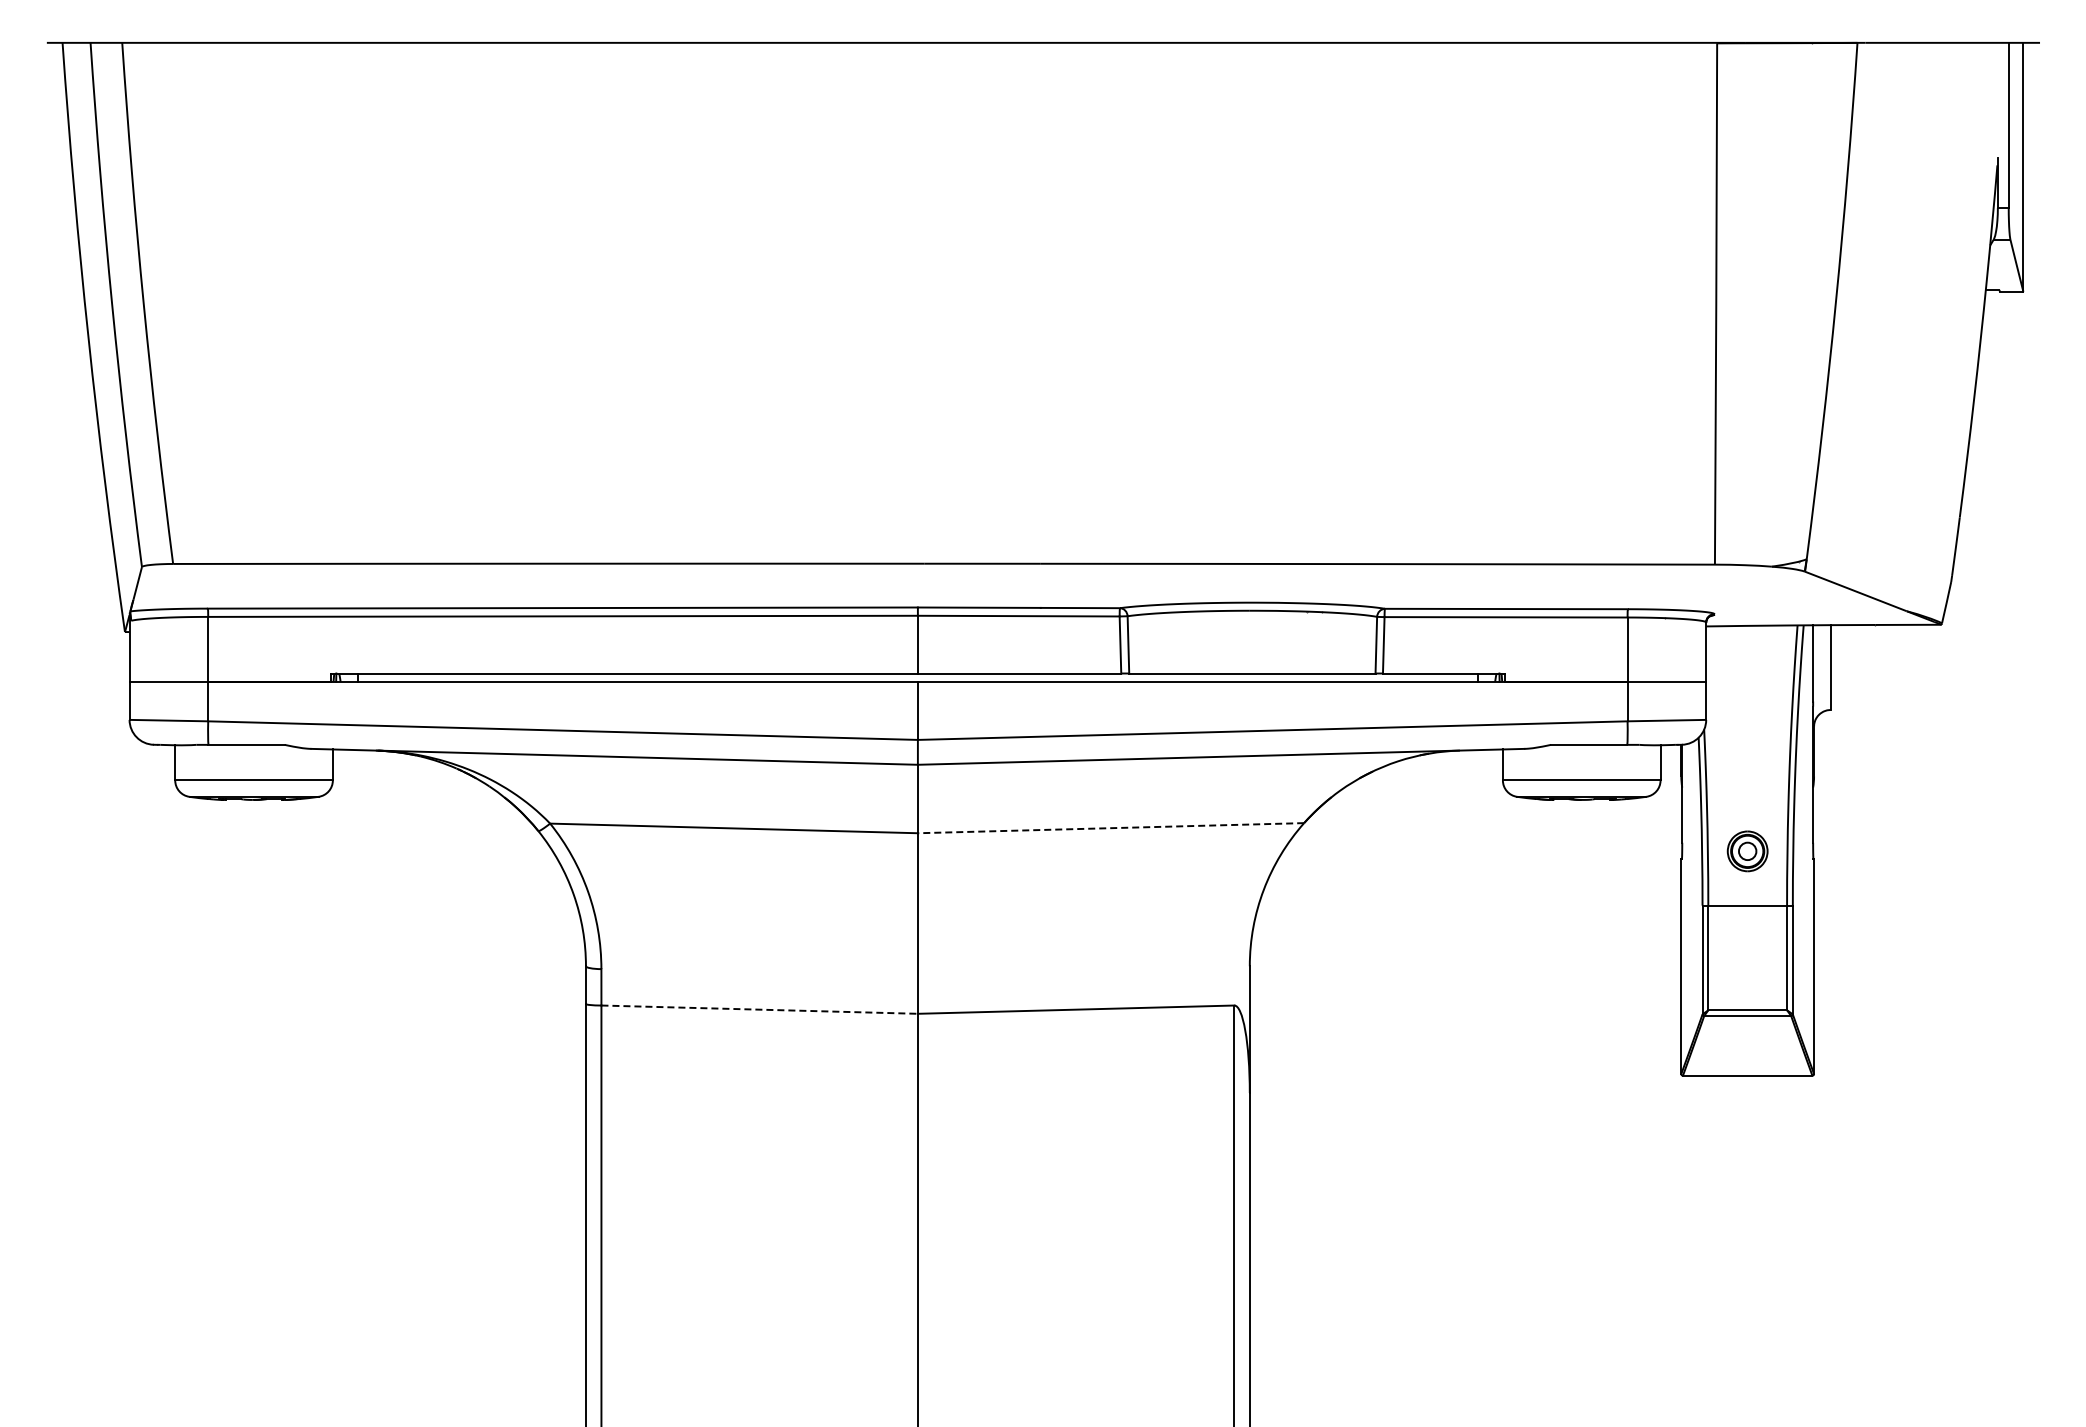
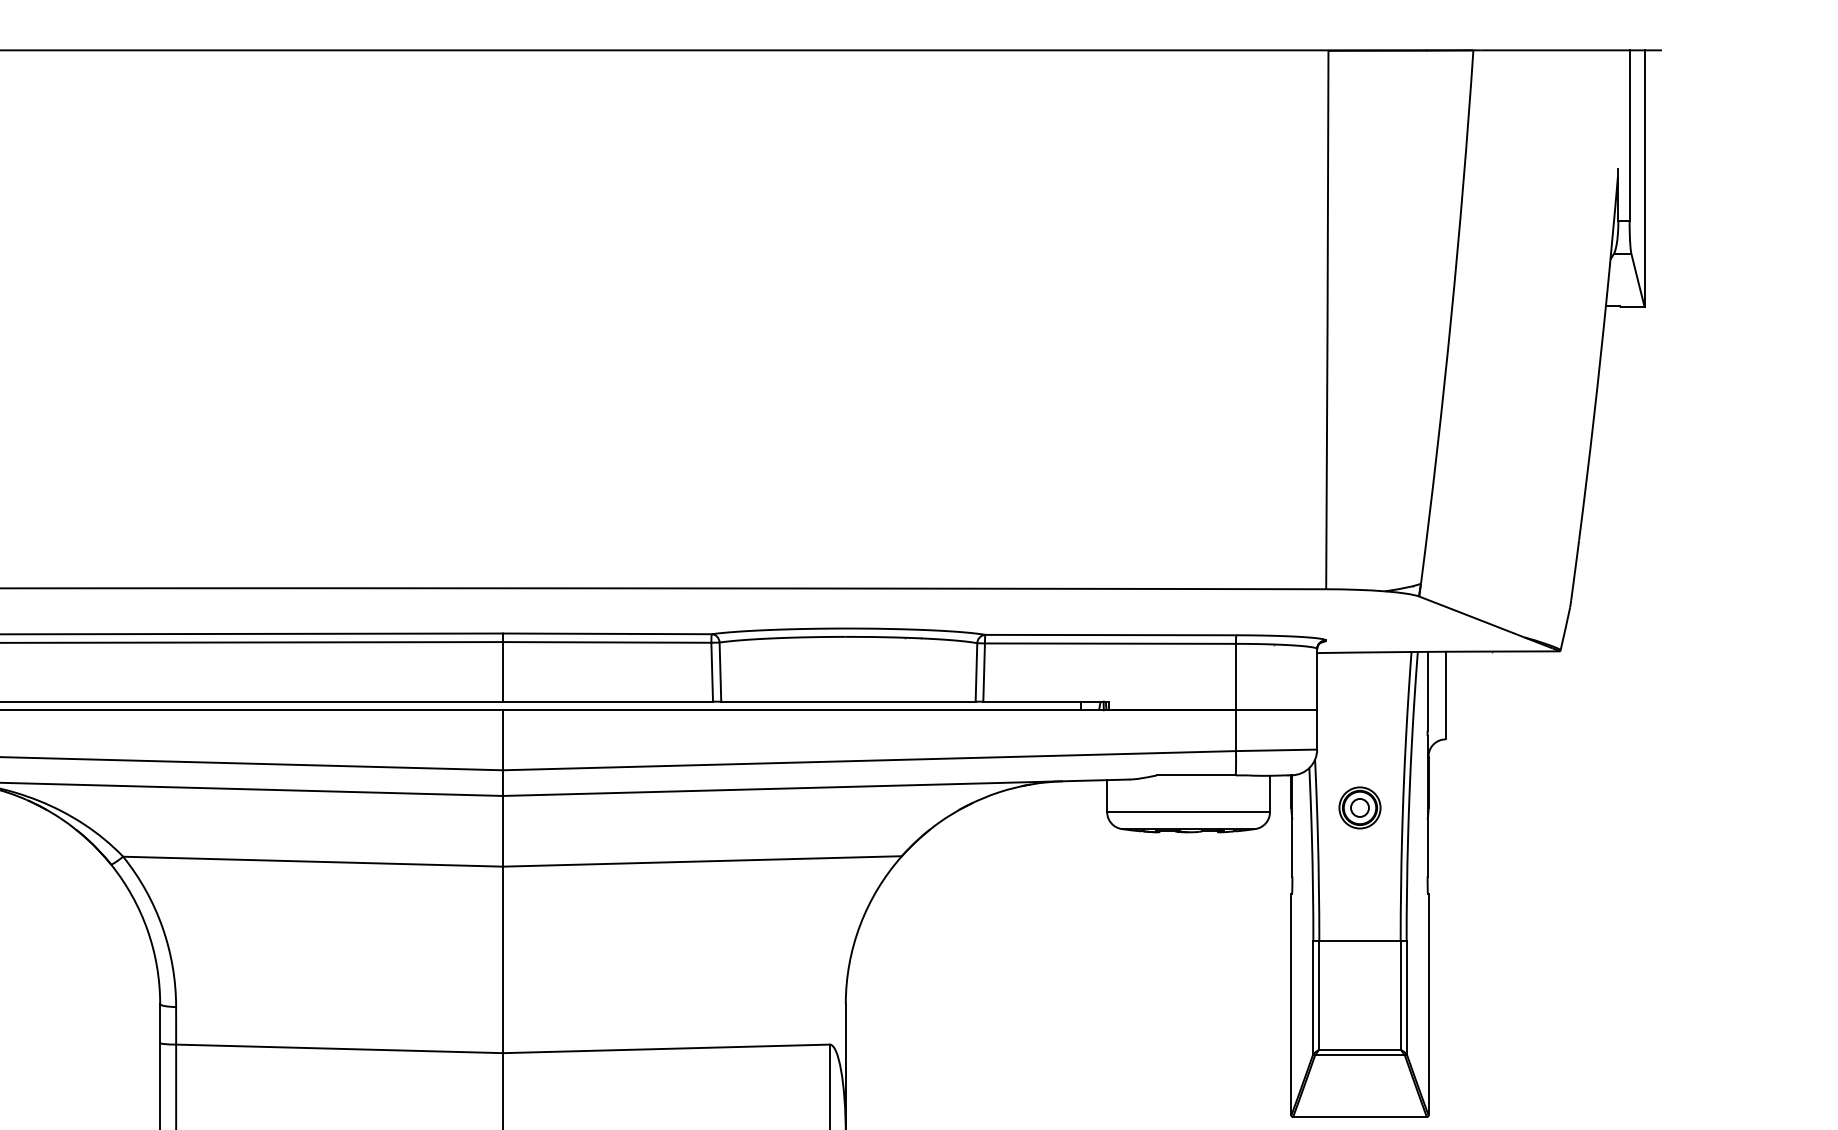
line: (1110, 828) -> (701, 861), dashed -> solid
part: (1747, 851) -> (1359, 808), moved
line: (760, 1009) -> (340, 1048), dashed -> solid

